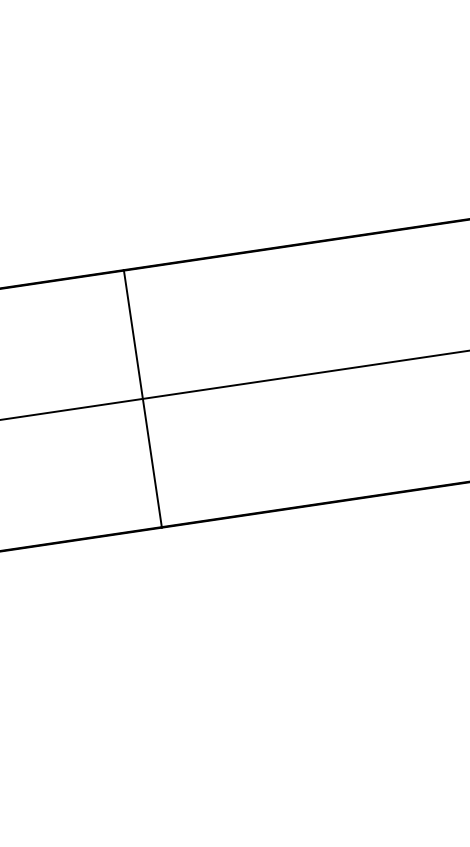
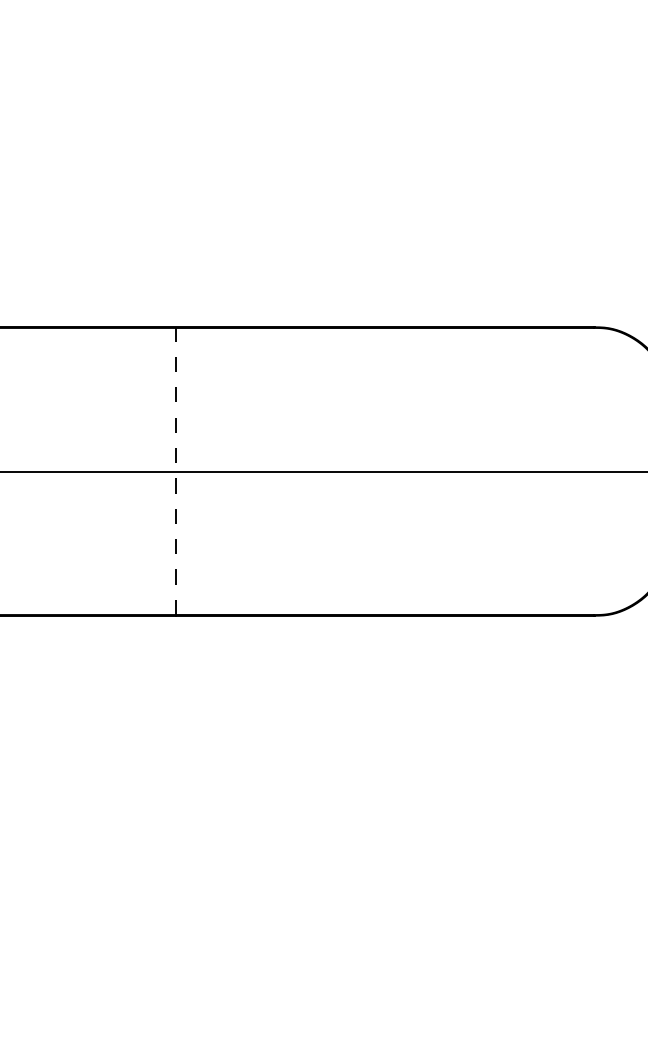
line: (142, 398) -> (175, 471), solid -> dashed

